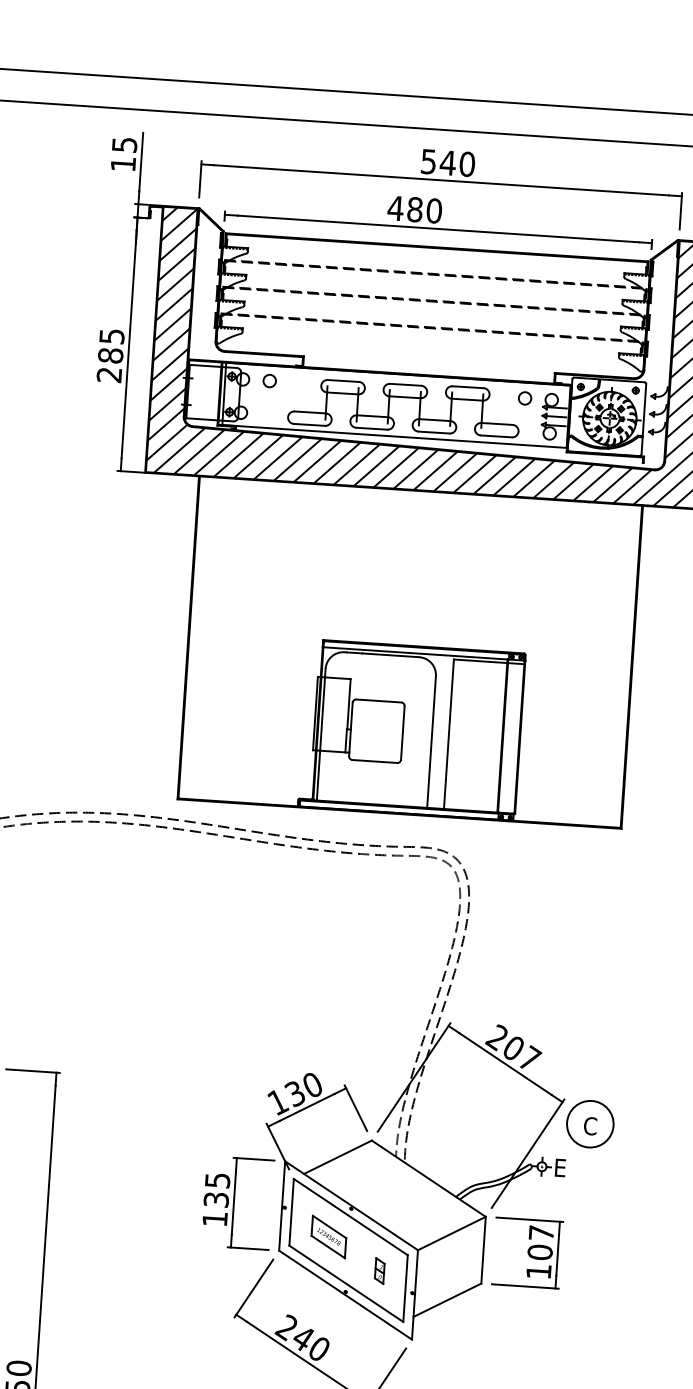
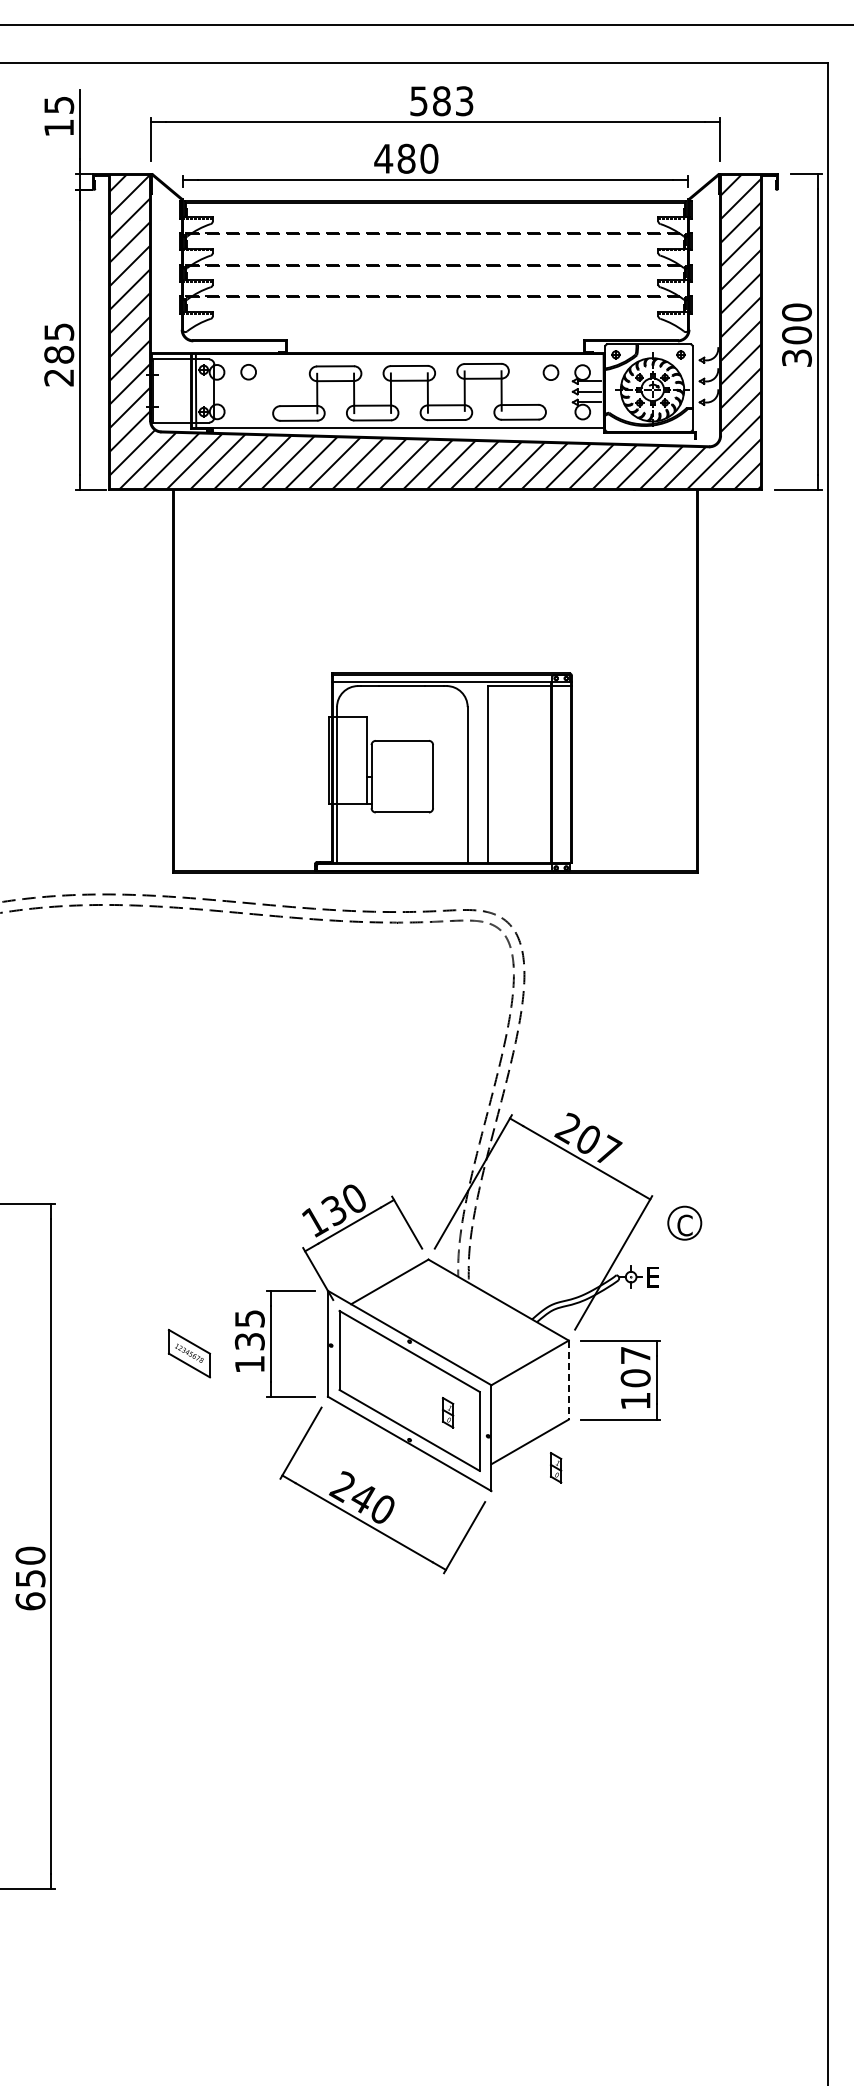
text: (457, 163) -> (452, 101), 540 -> 583
circle: (590, 1123) -> (684, 1222), size x0.6
part: (328, 1236) -> (188, 1353), moved
line: (483, 1250) -> (568, 1380), solid -> dashed
part: (468, 1323) -> (556, 1467), added

